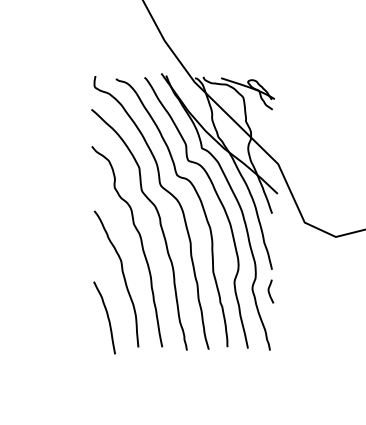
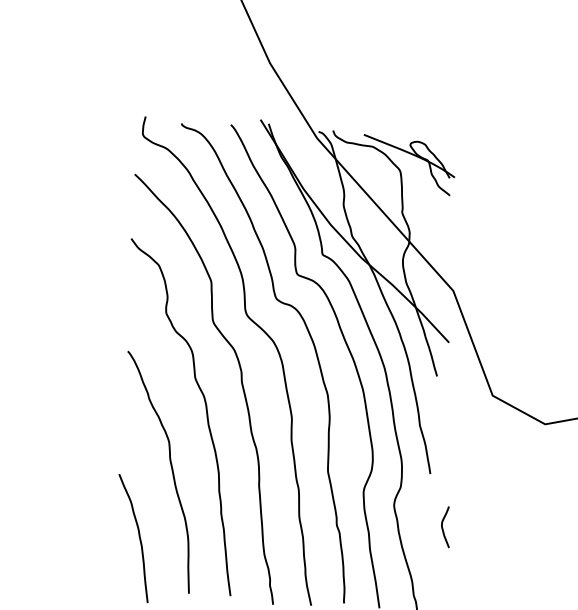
curve: (269, 291) -> (443, 526), moved

